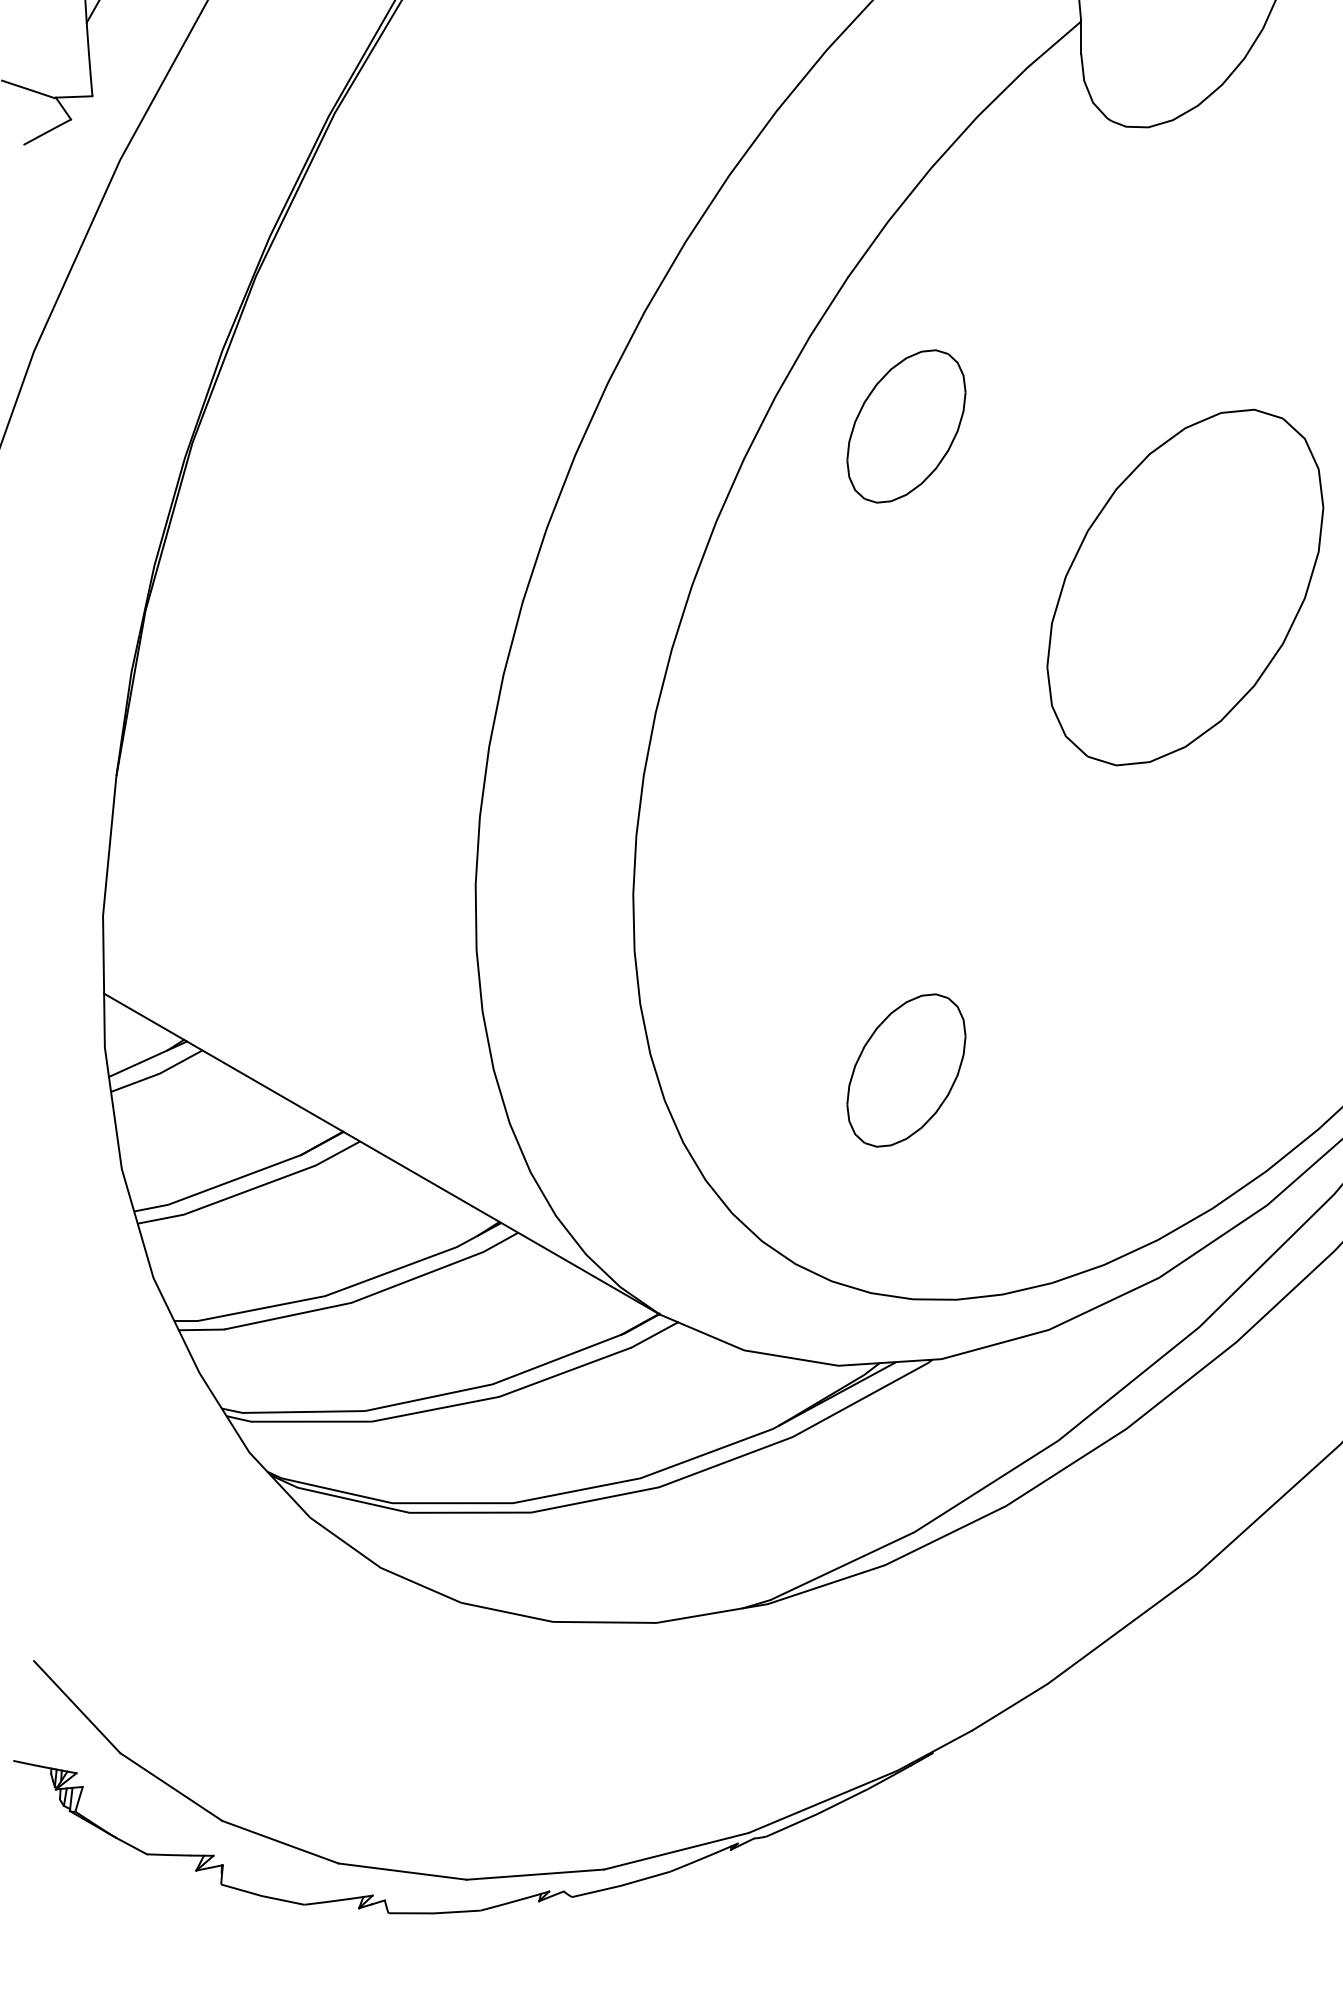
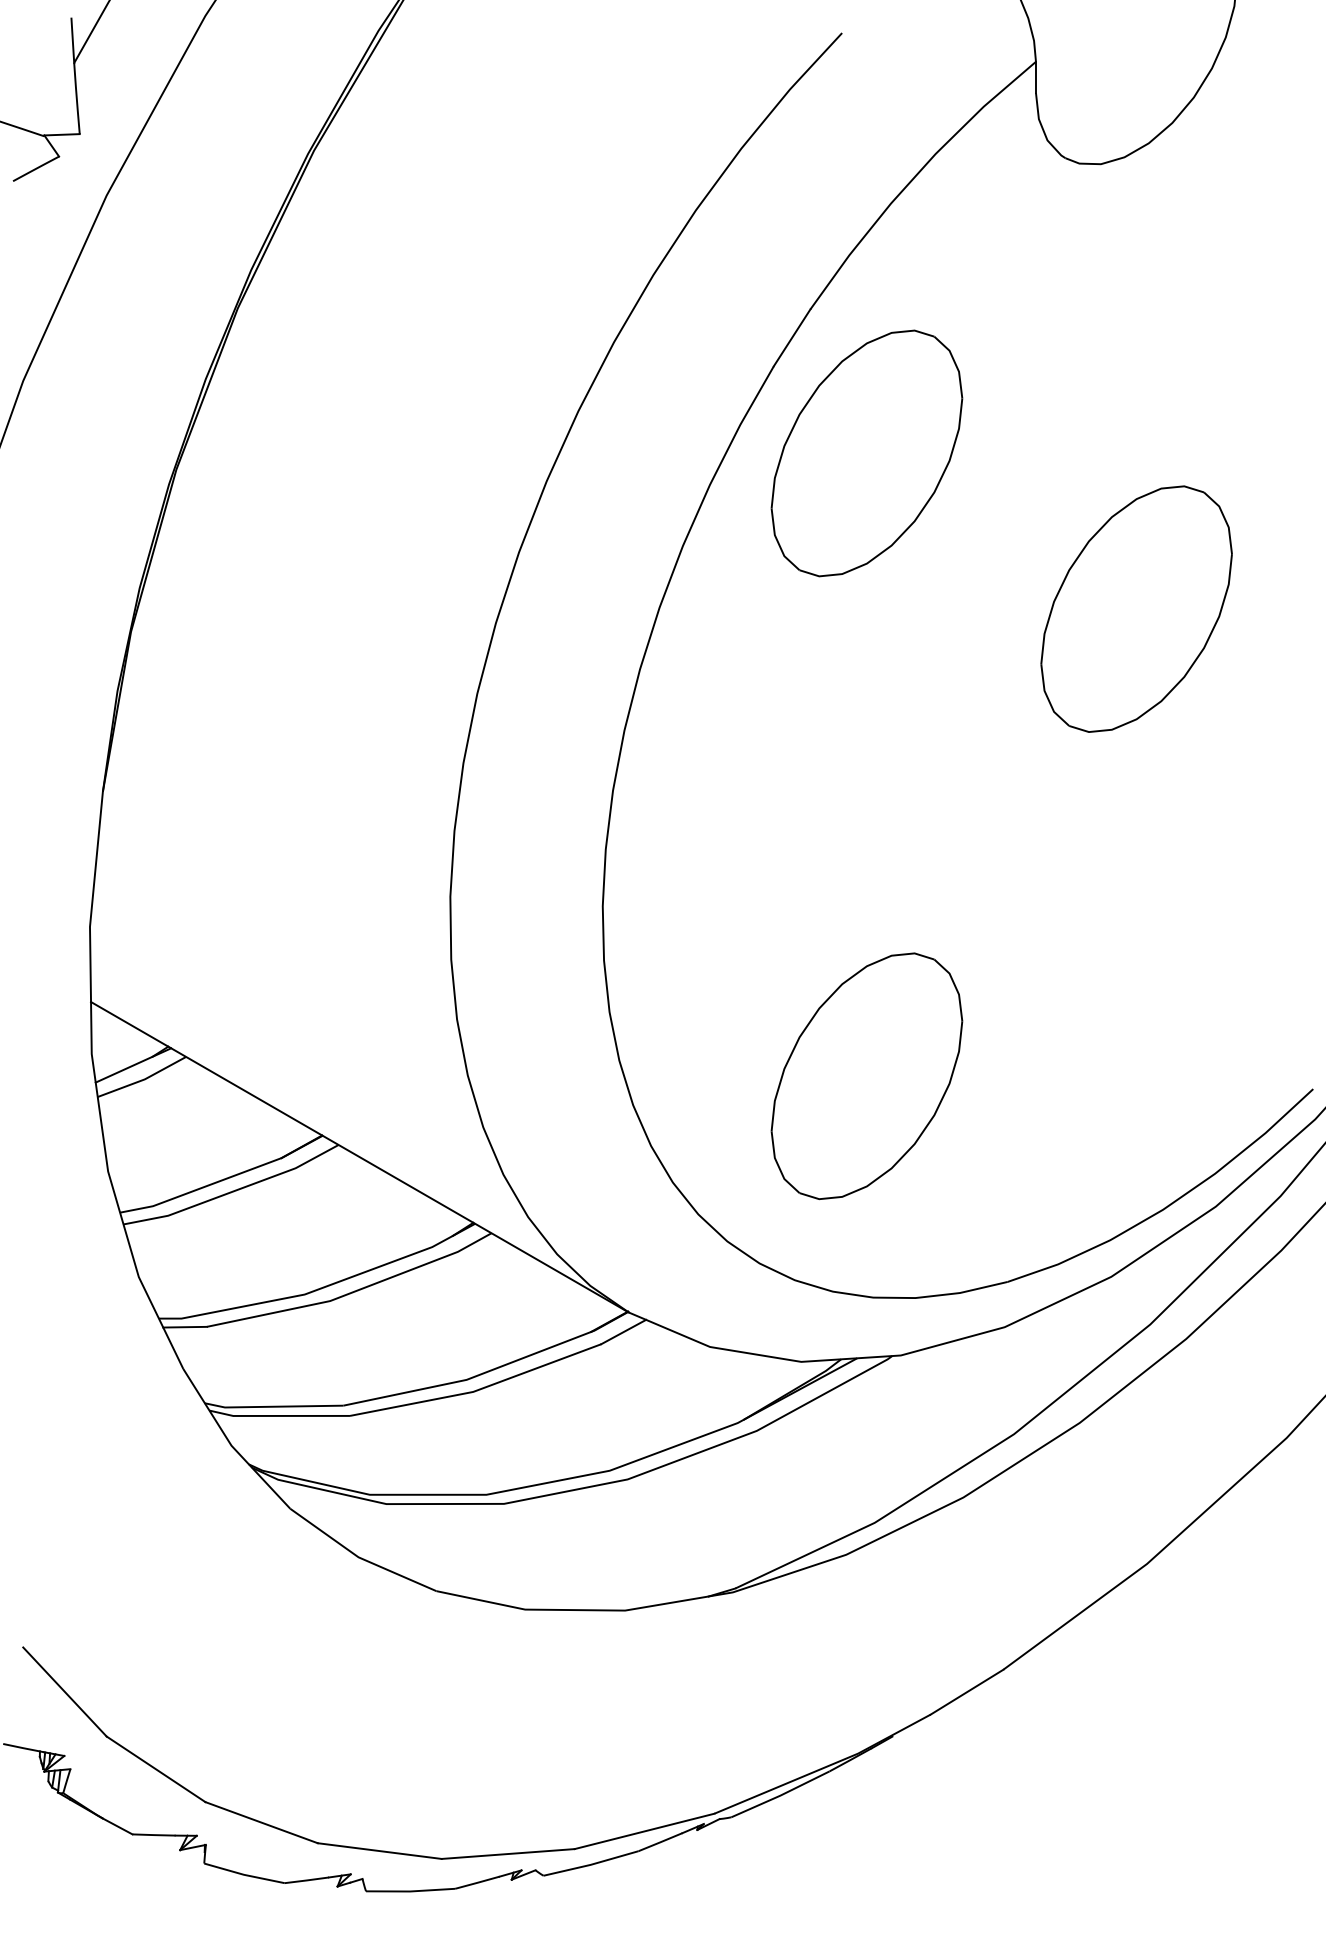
part: (905, 426) -> (866, 453), size x1.67
part: (1185, 586) -> (1136, 608), size x0.71
part: (905, 1070) -> (866, 1076), size x1.67

